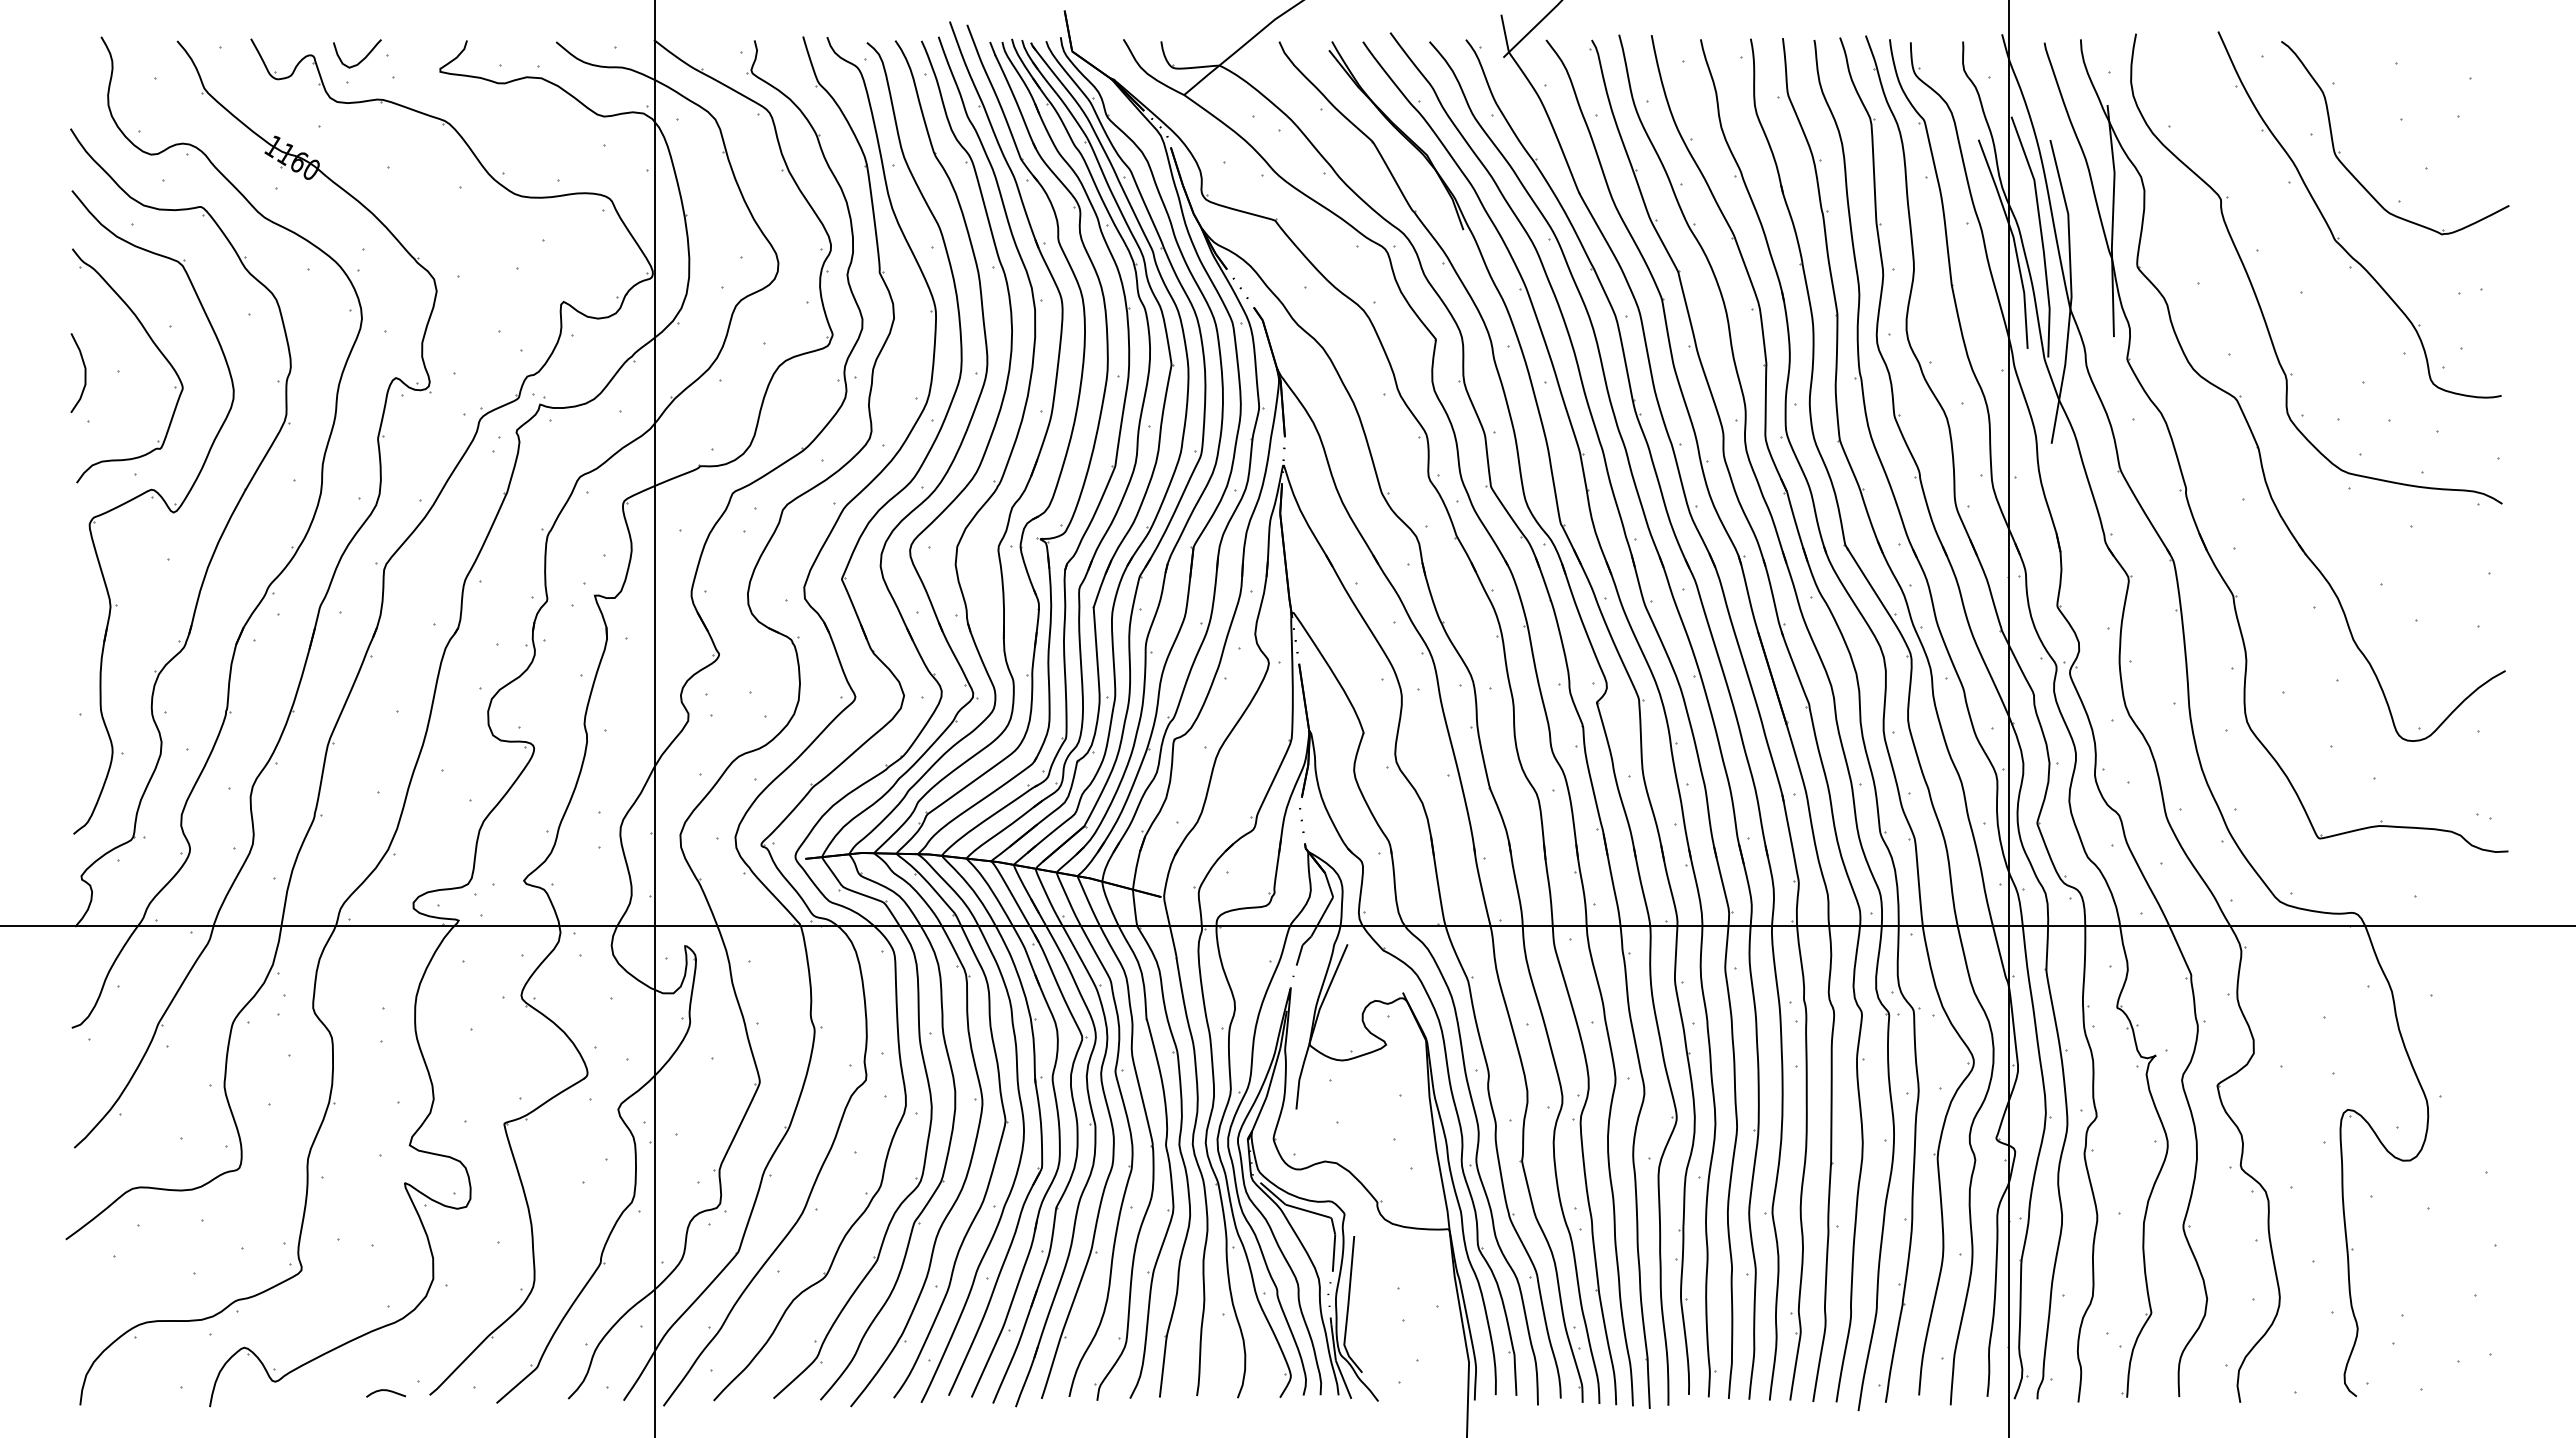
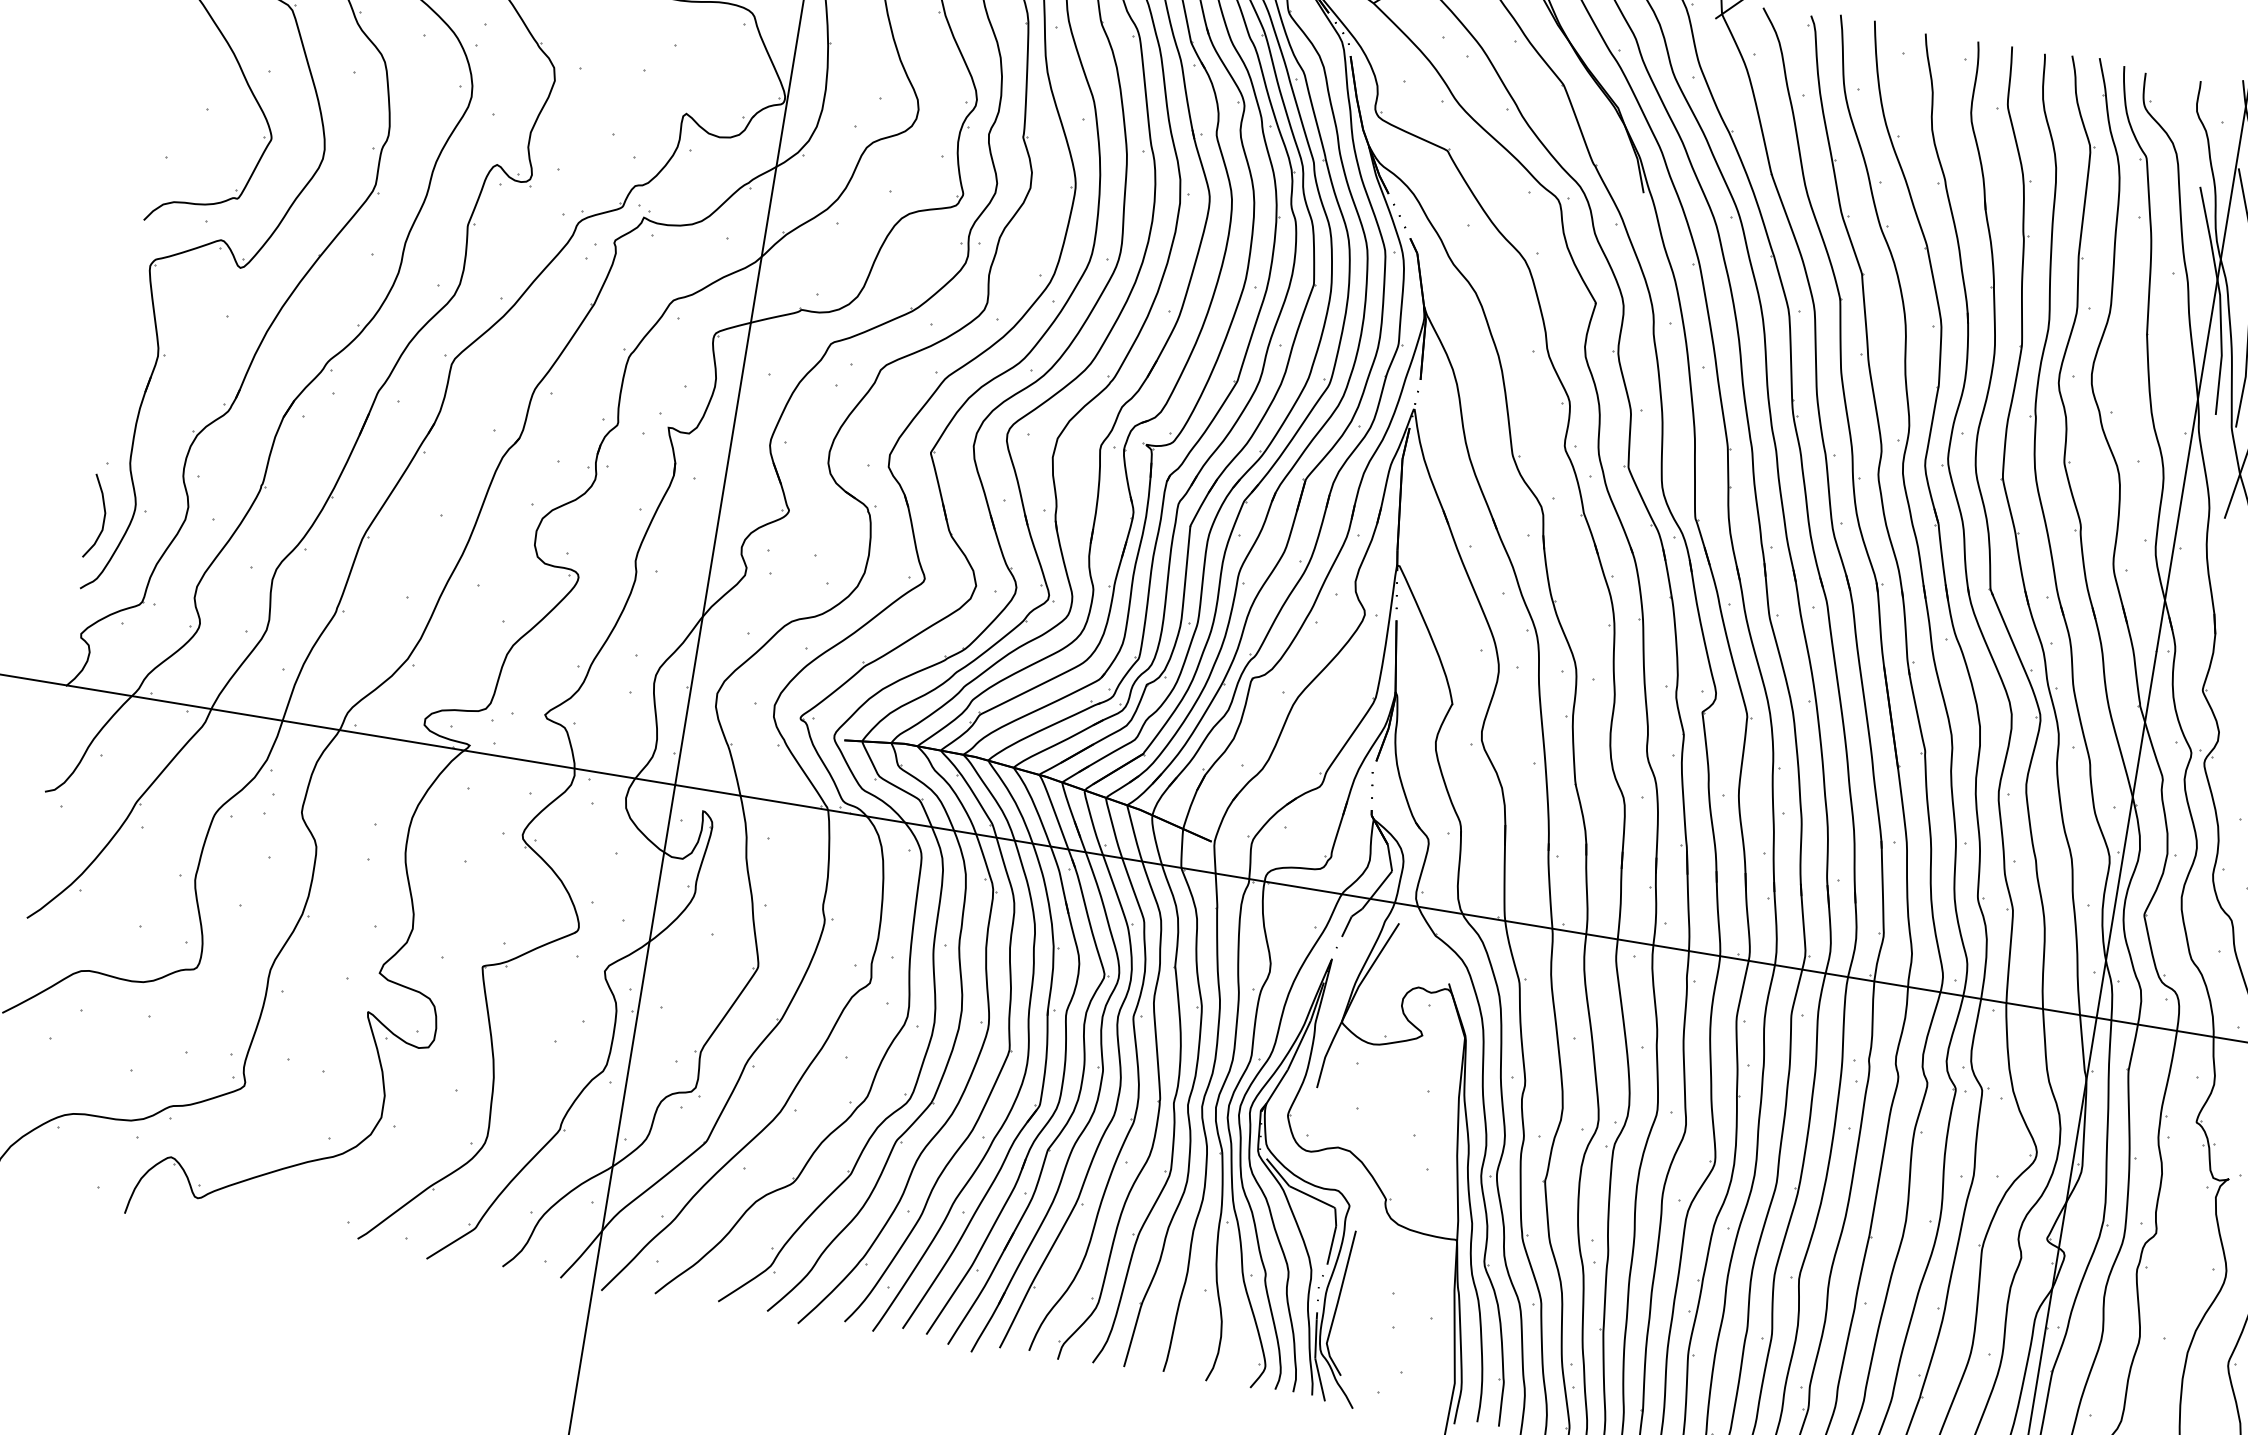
curve: (84, 372) -> (103, 517), moved
curve: (386, 1391) -> (312, 1227), removed

